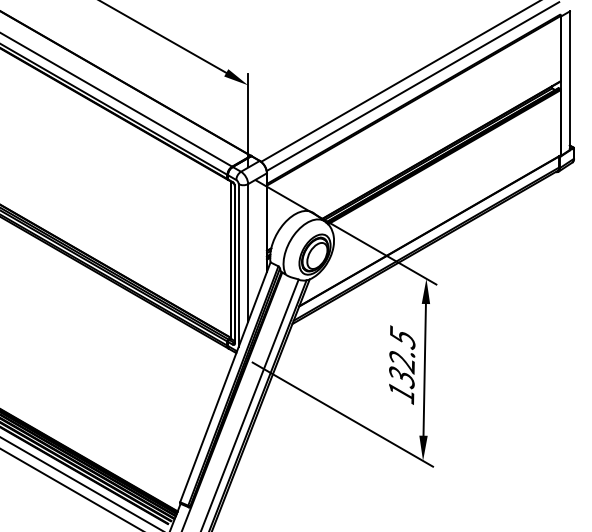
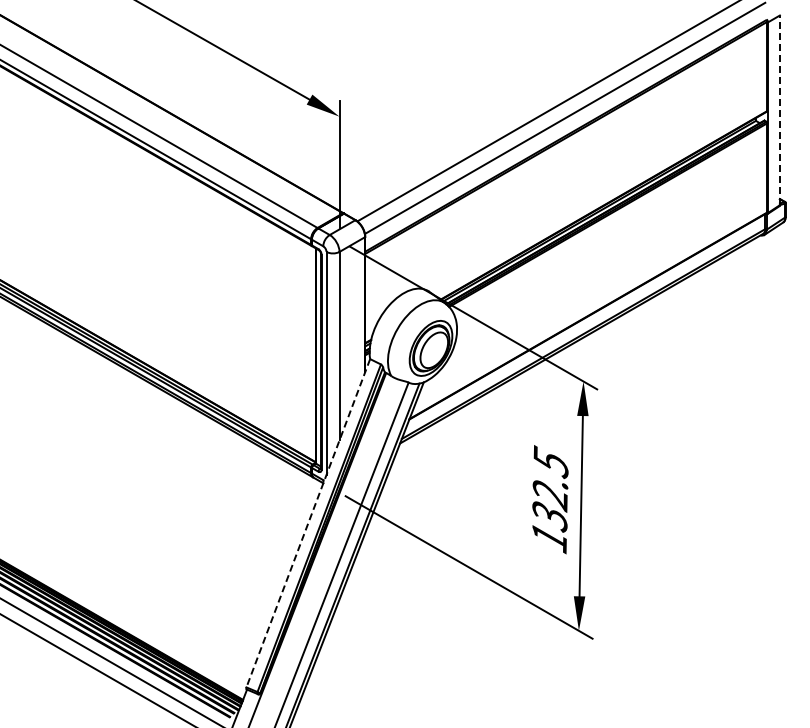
line: (569, 80) -> (779, 110), solid -> dashed
line: (225, 382) -> (308, 523), solid -> dashed

